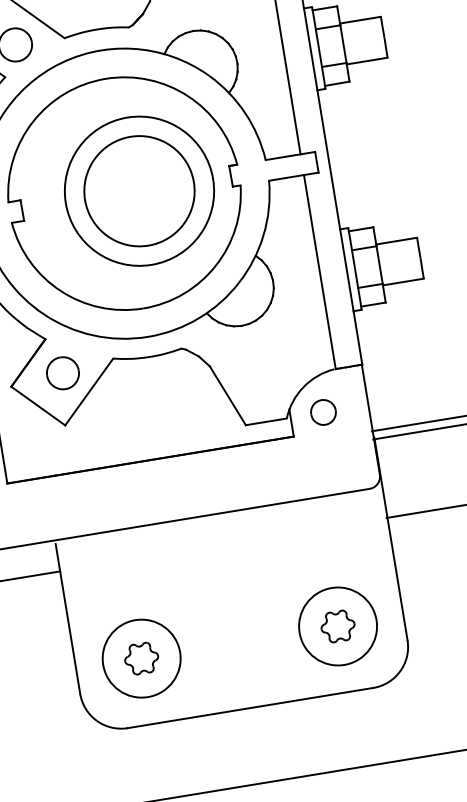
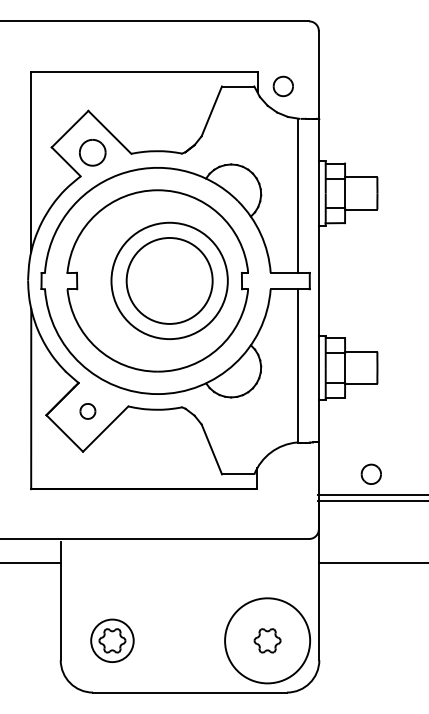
part: (62, 373) -> (87, 411), size x0.6
part: (322, 411) -> (370, 473), moved
circle: (337, 626) -> (267, 640), size x1.4
circle: (141, 658) -> (112, 640), size x0.7

